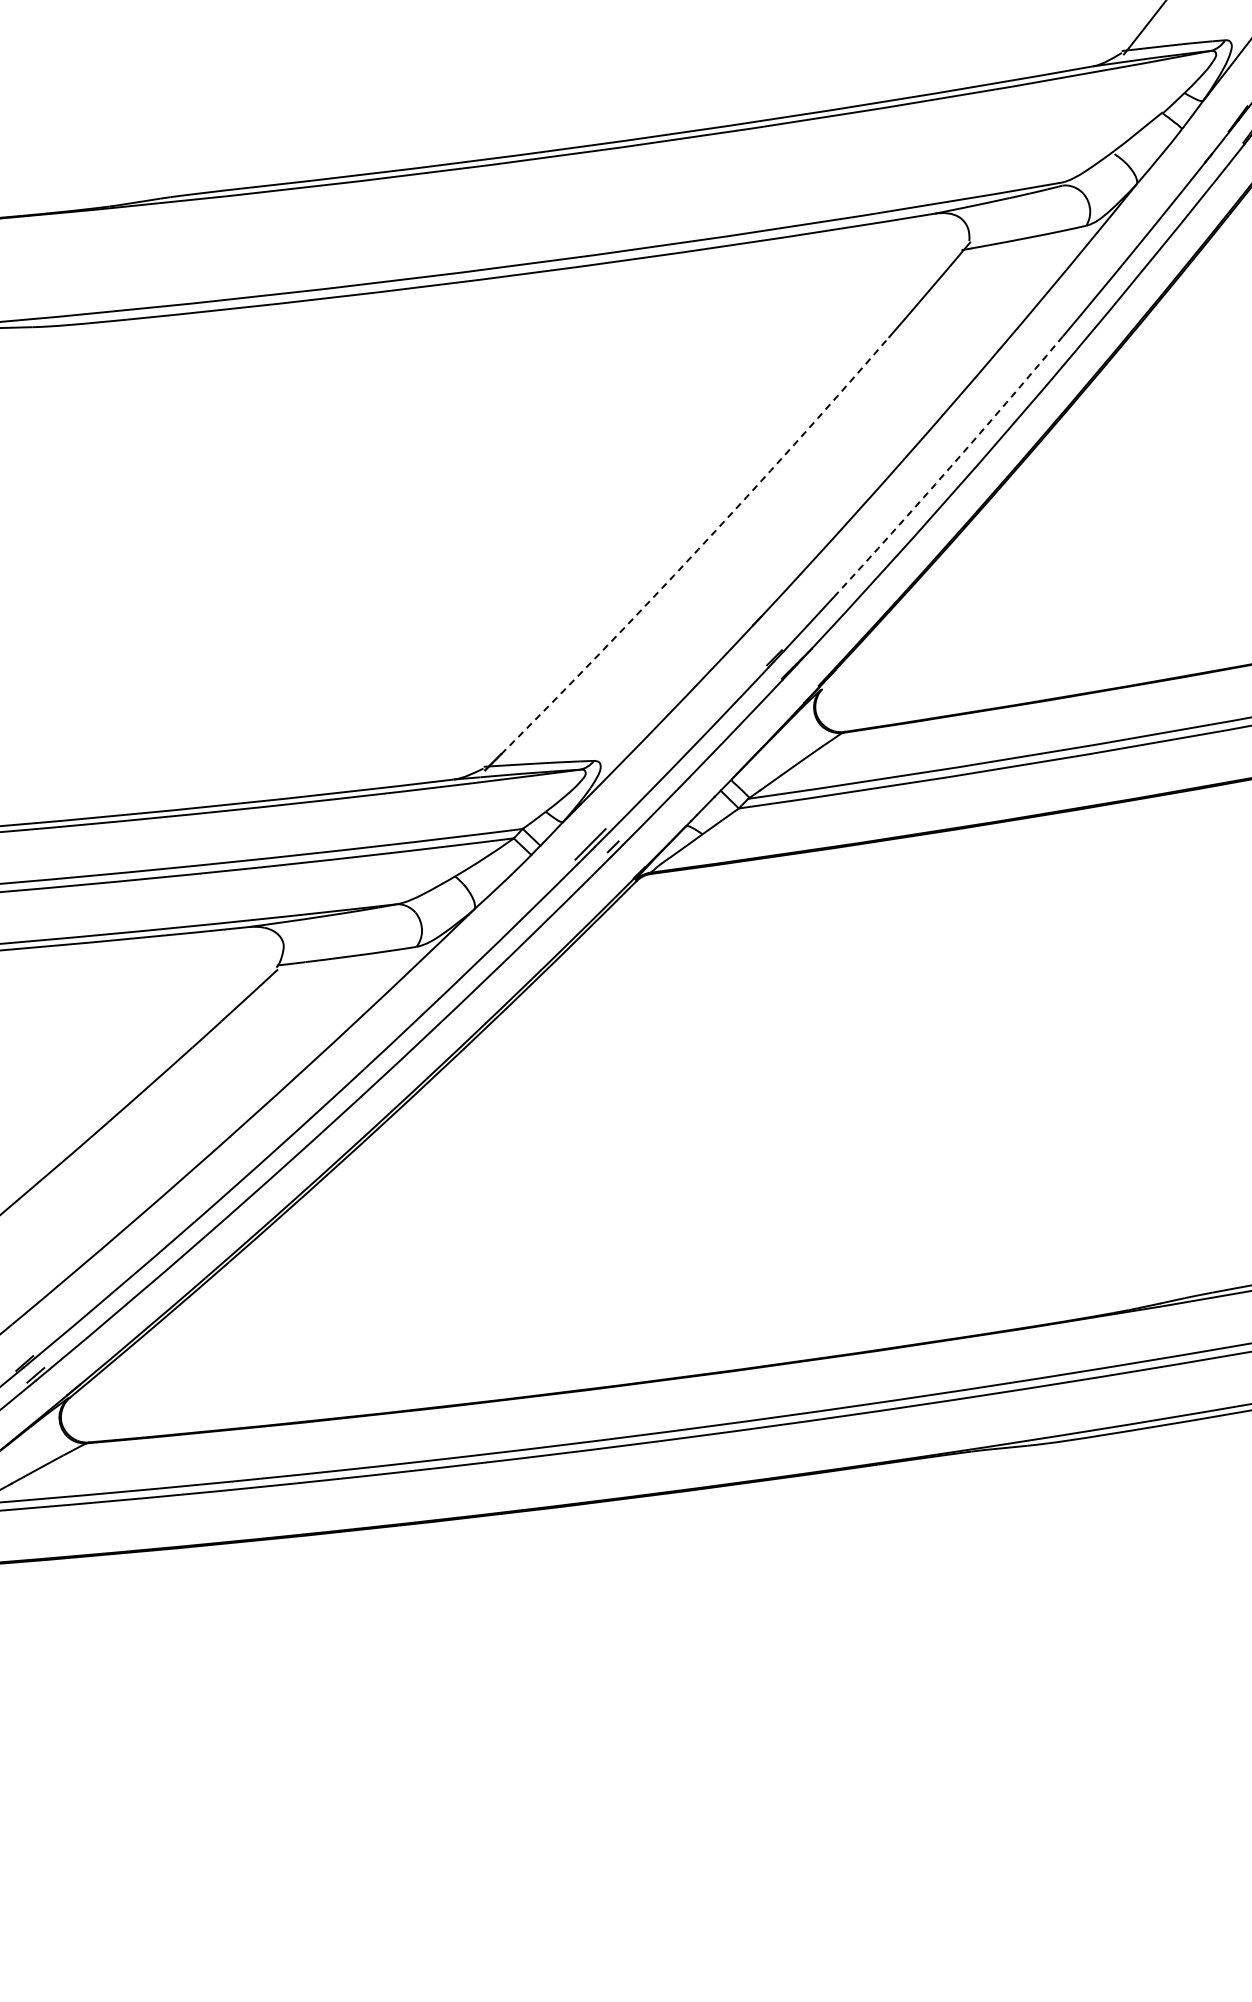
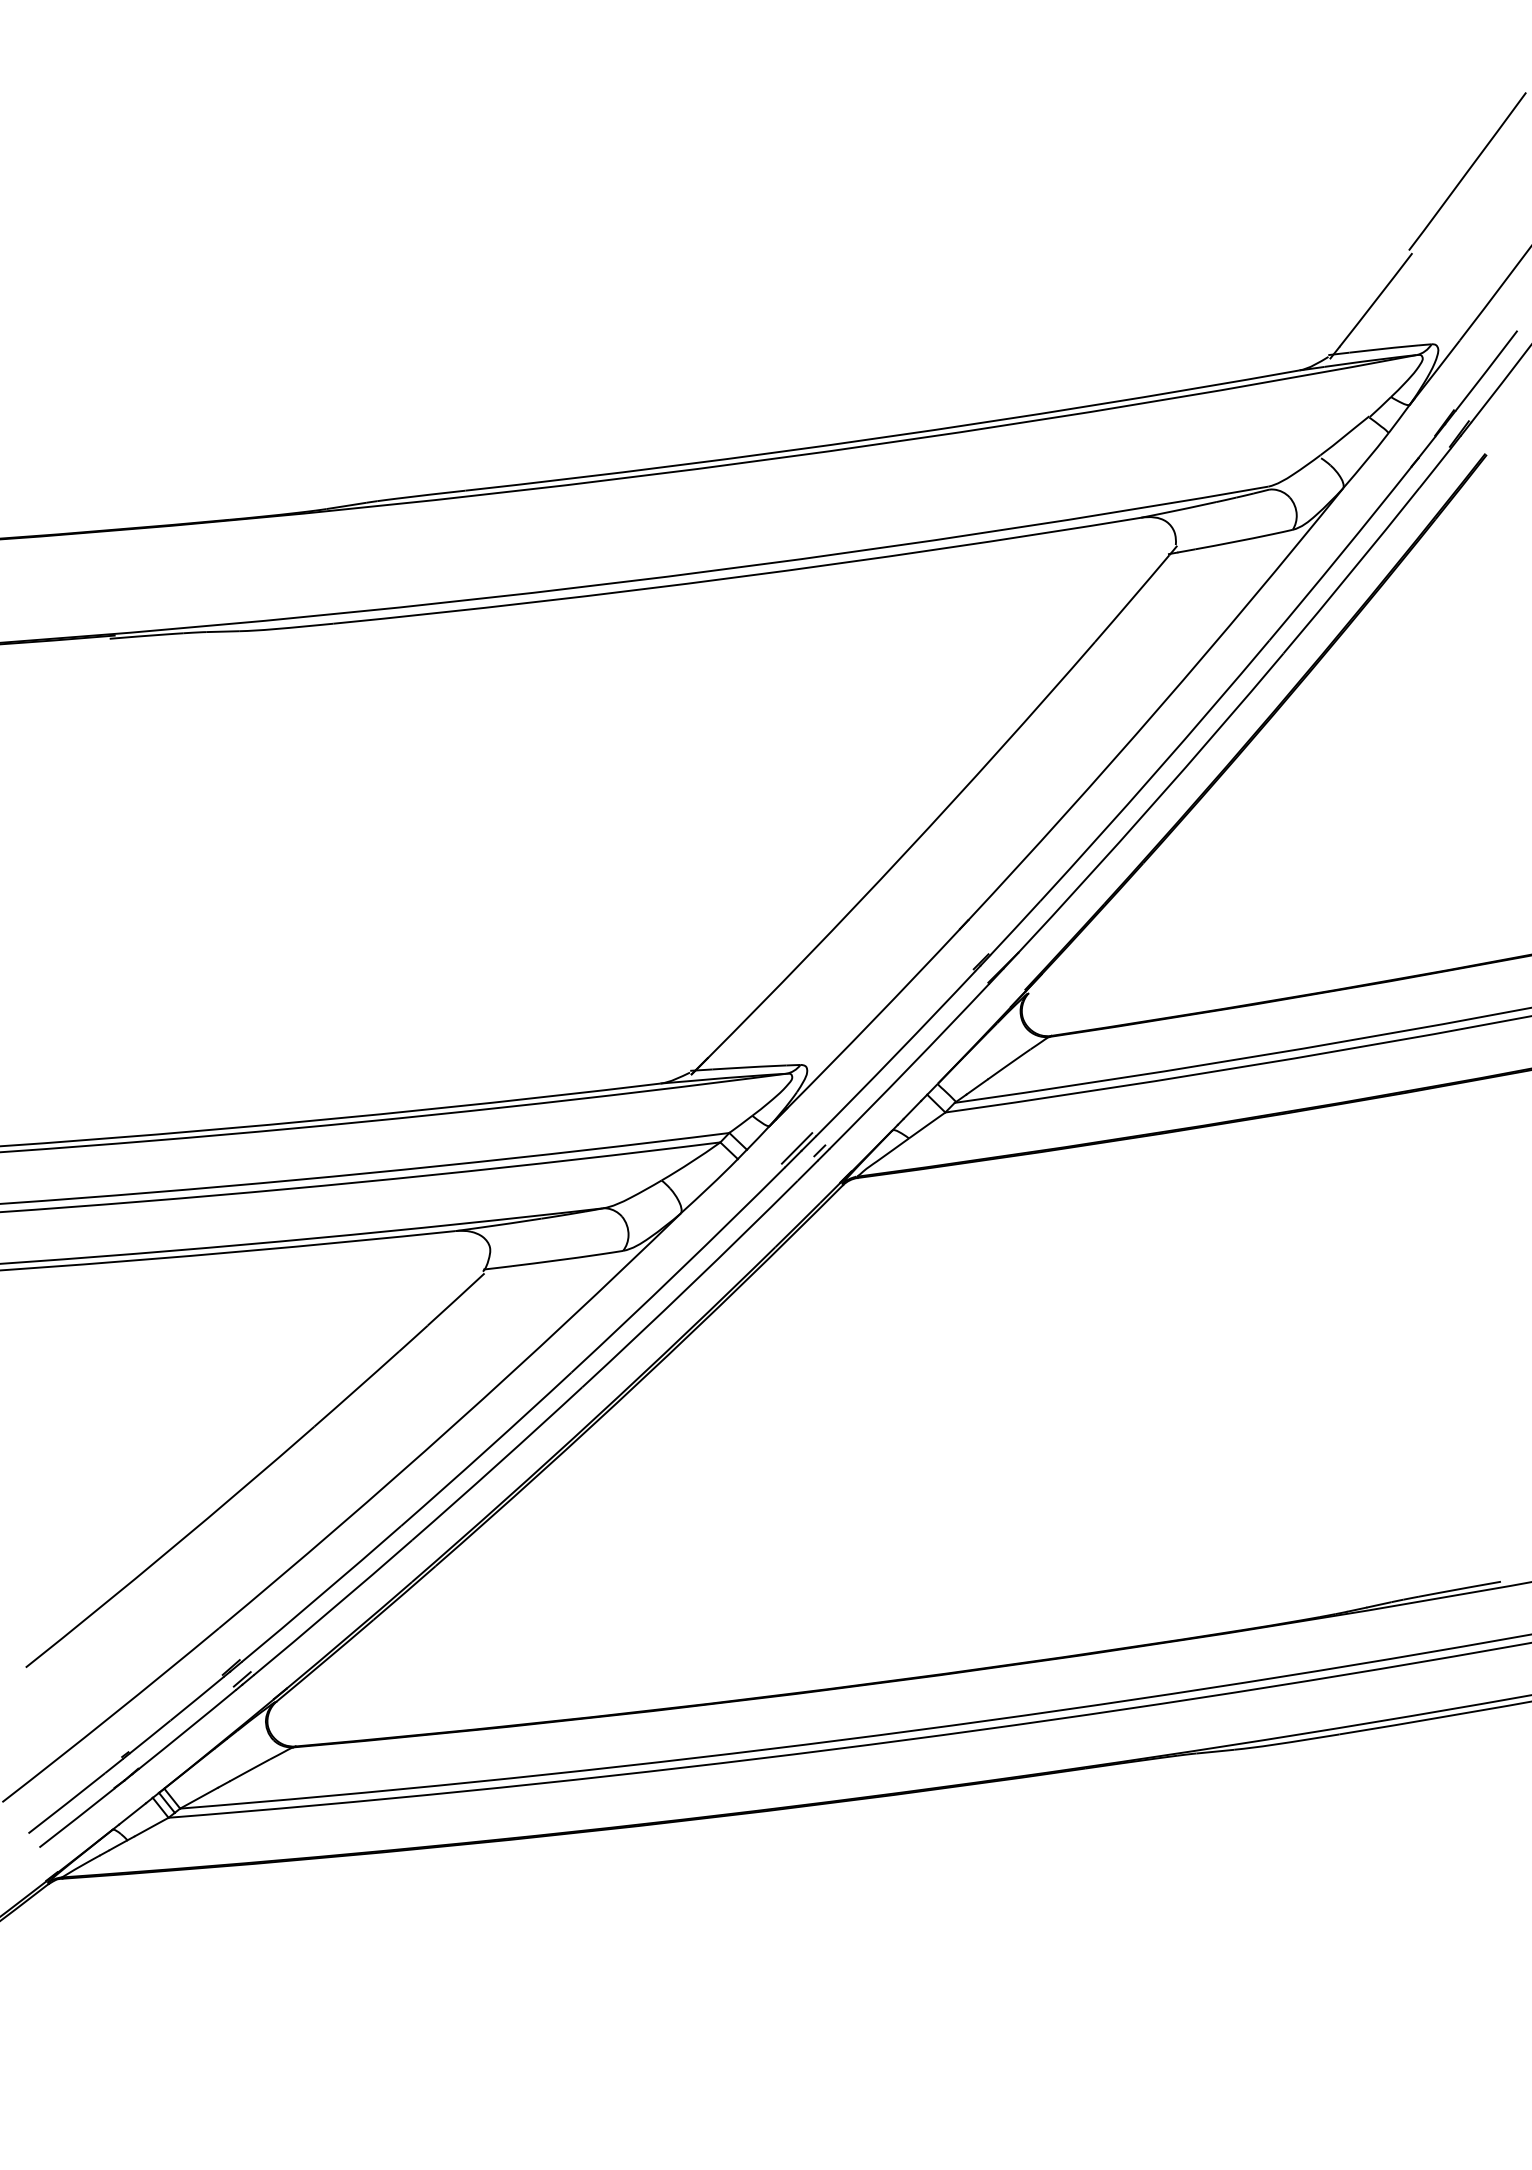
arc: (949, 468) -> (1156, 772), dashed -> solid
arc: (698, 549) -> (905, 853), dashed -> solid

